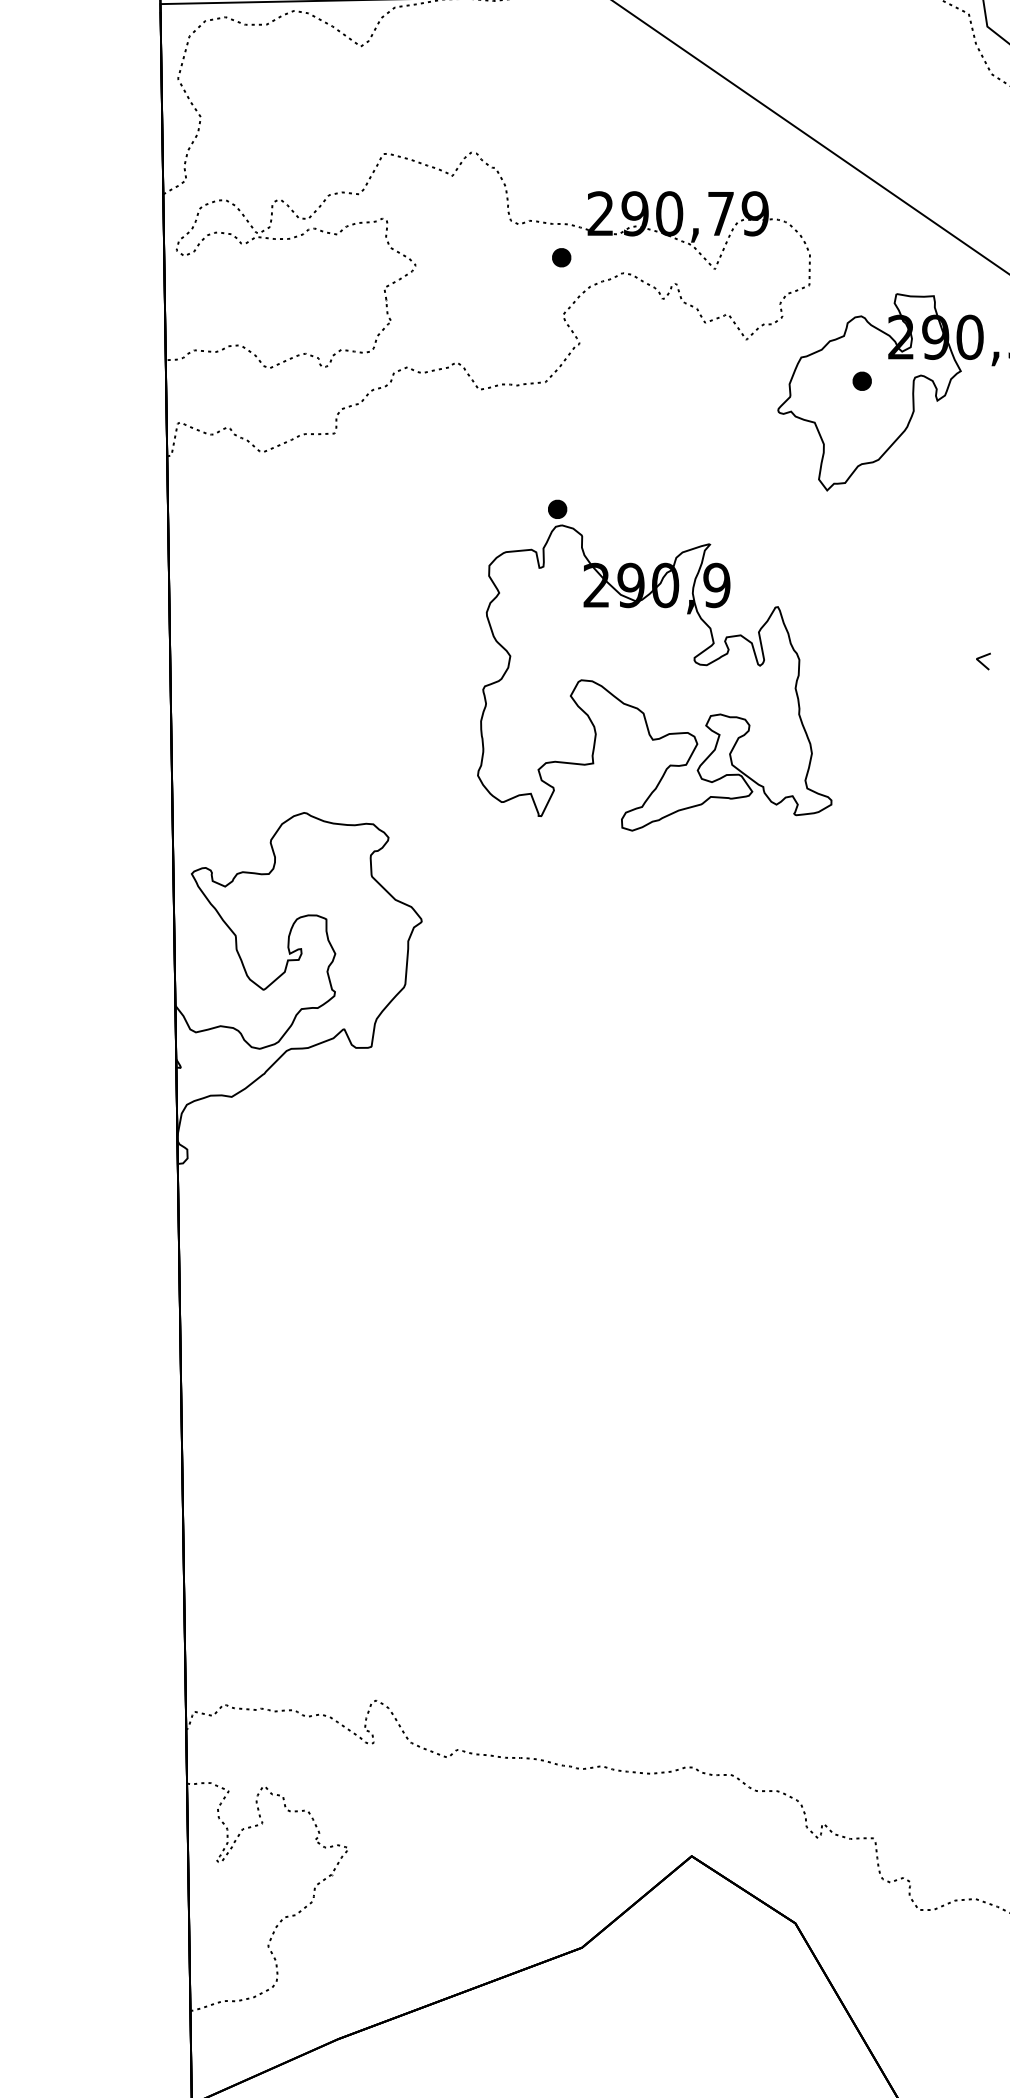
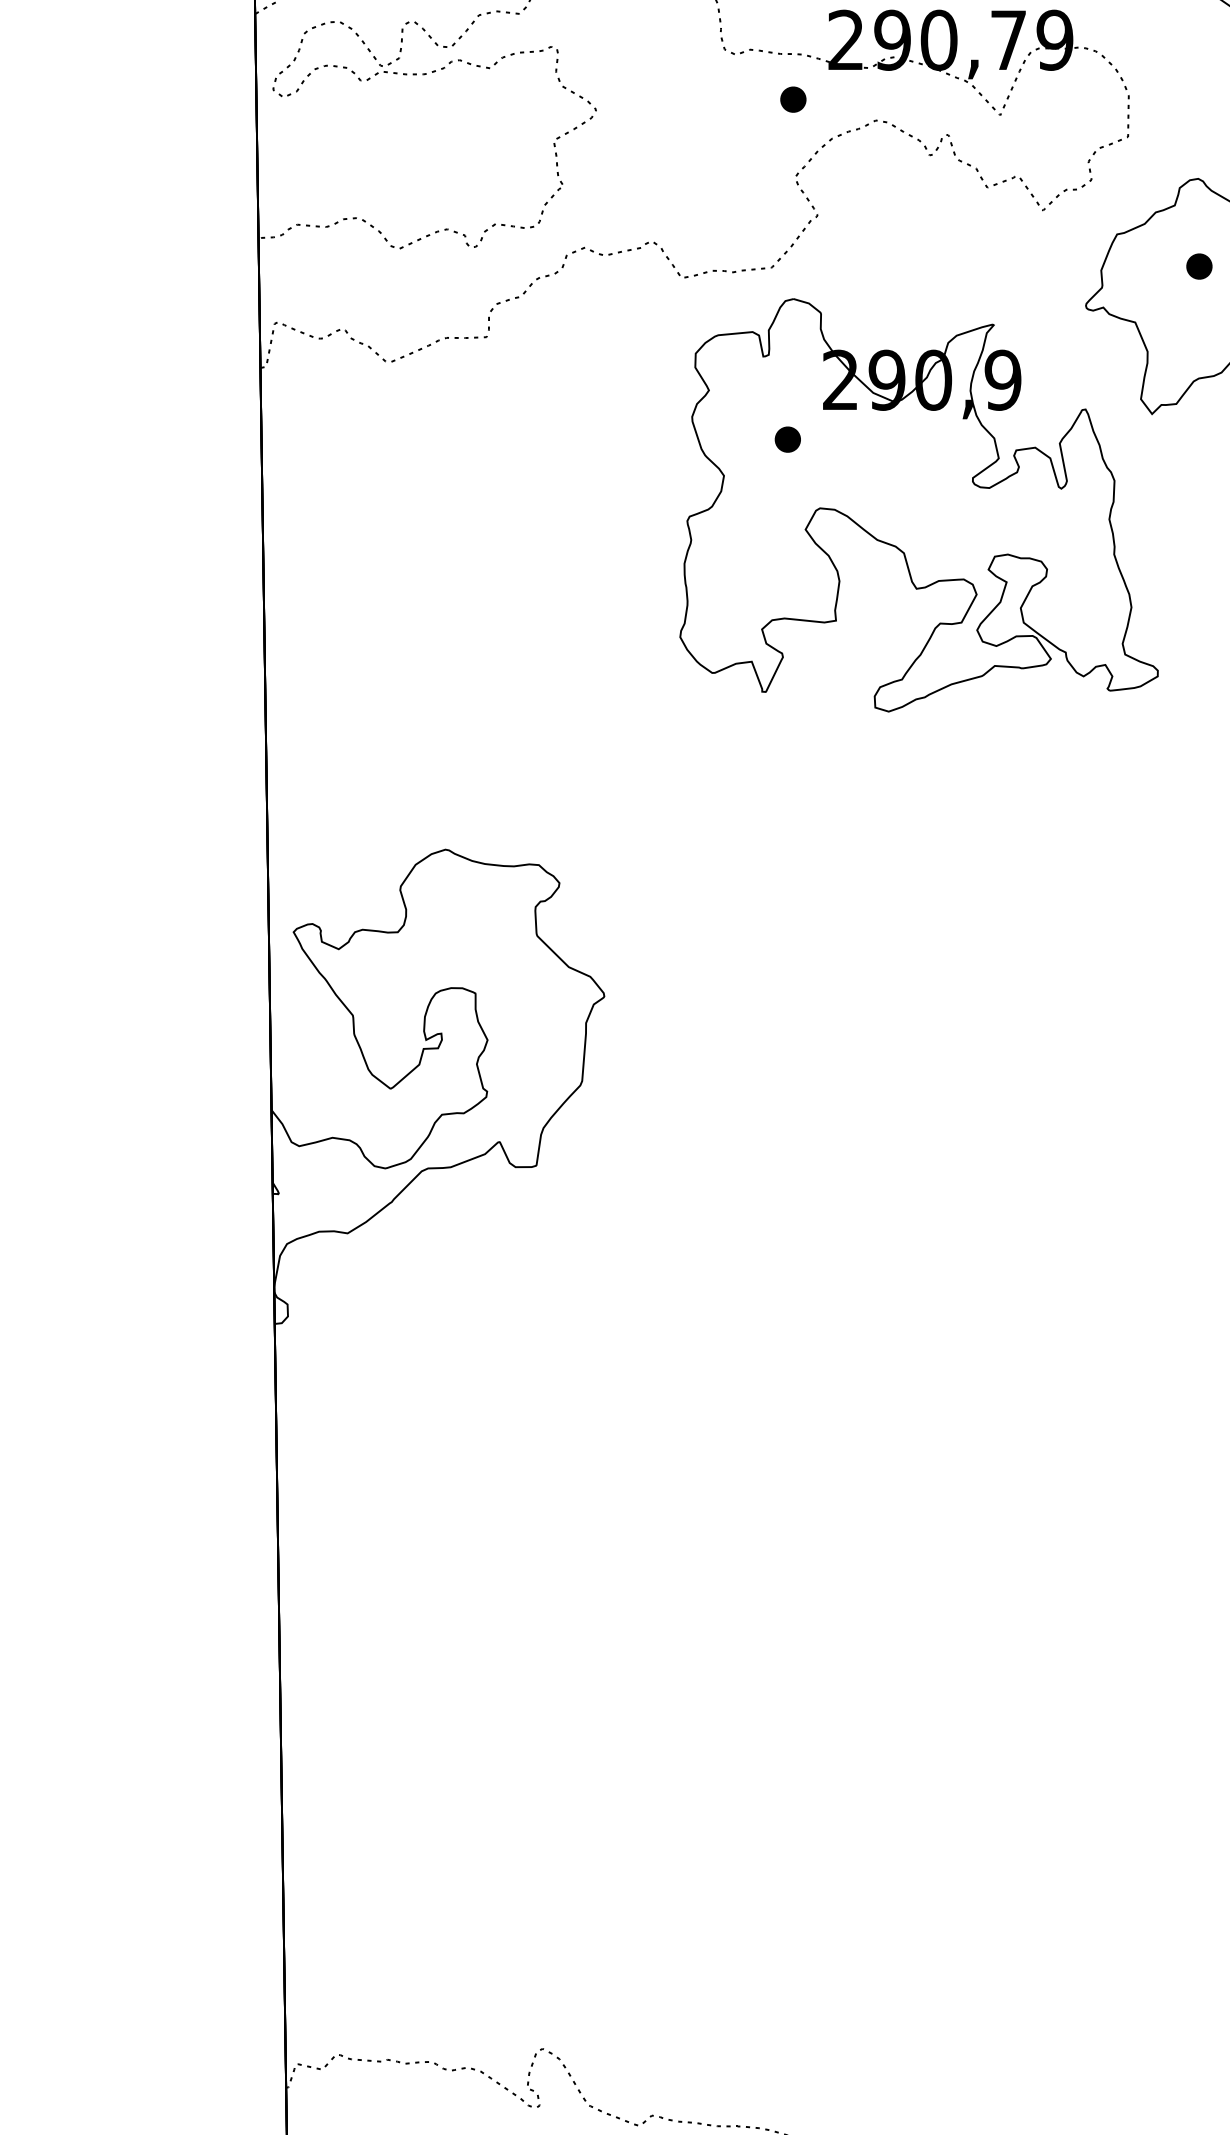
part: (654, 677) -> (918, 504), moved

